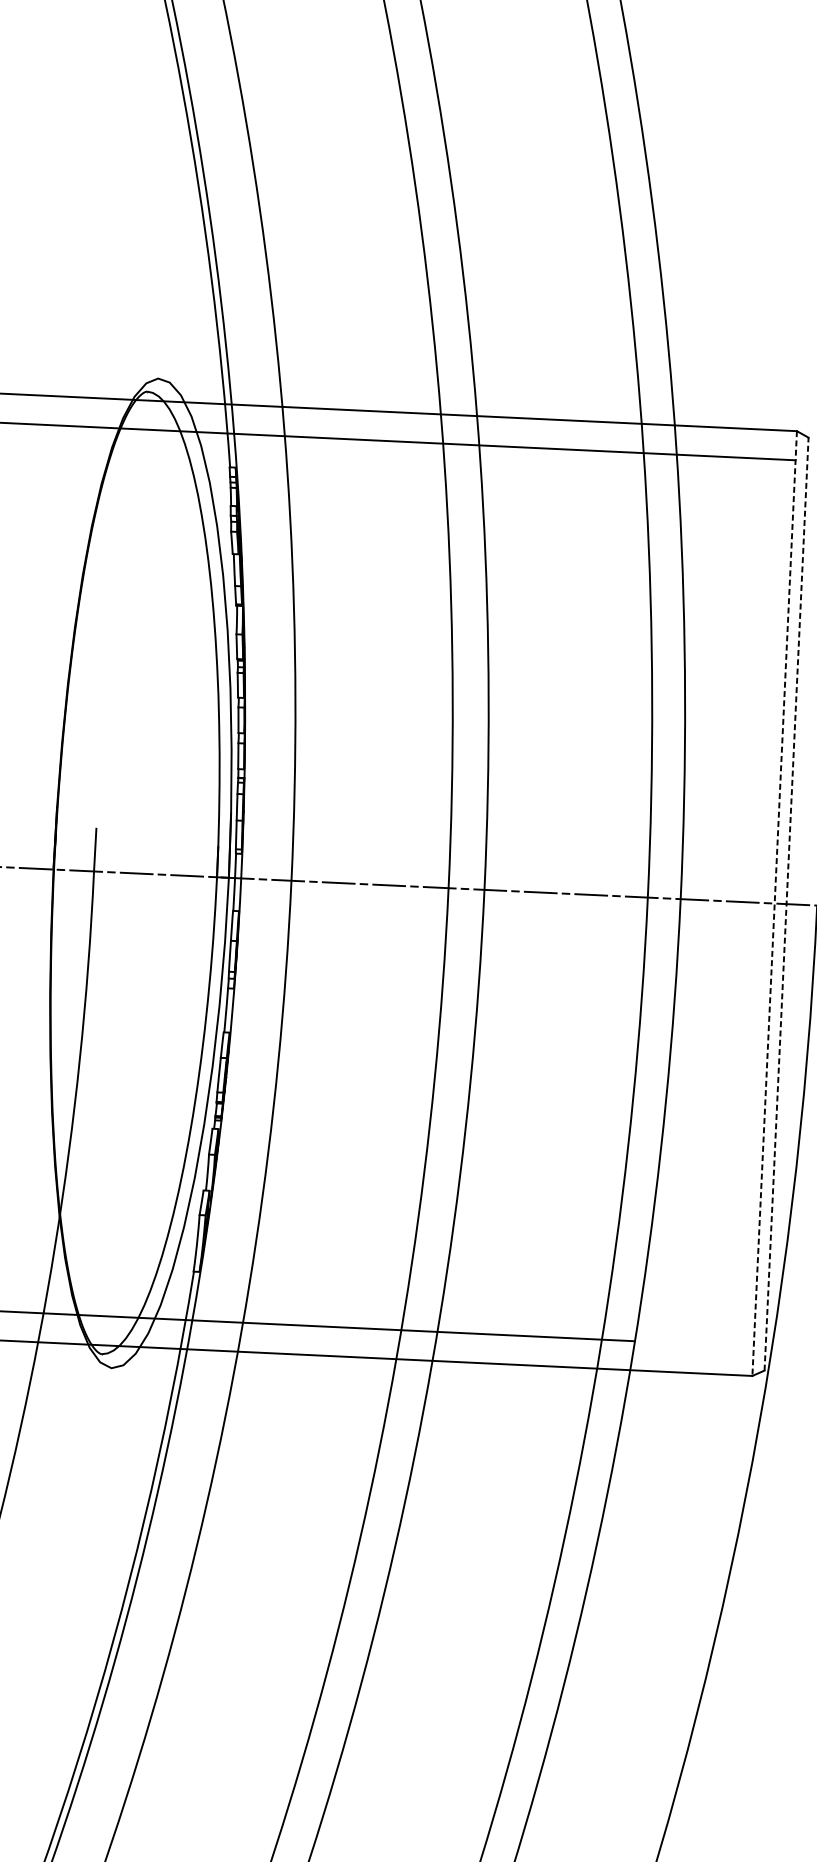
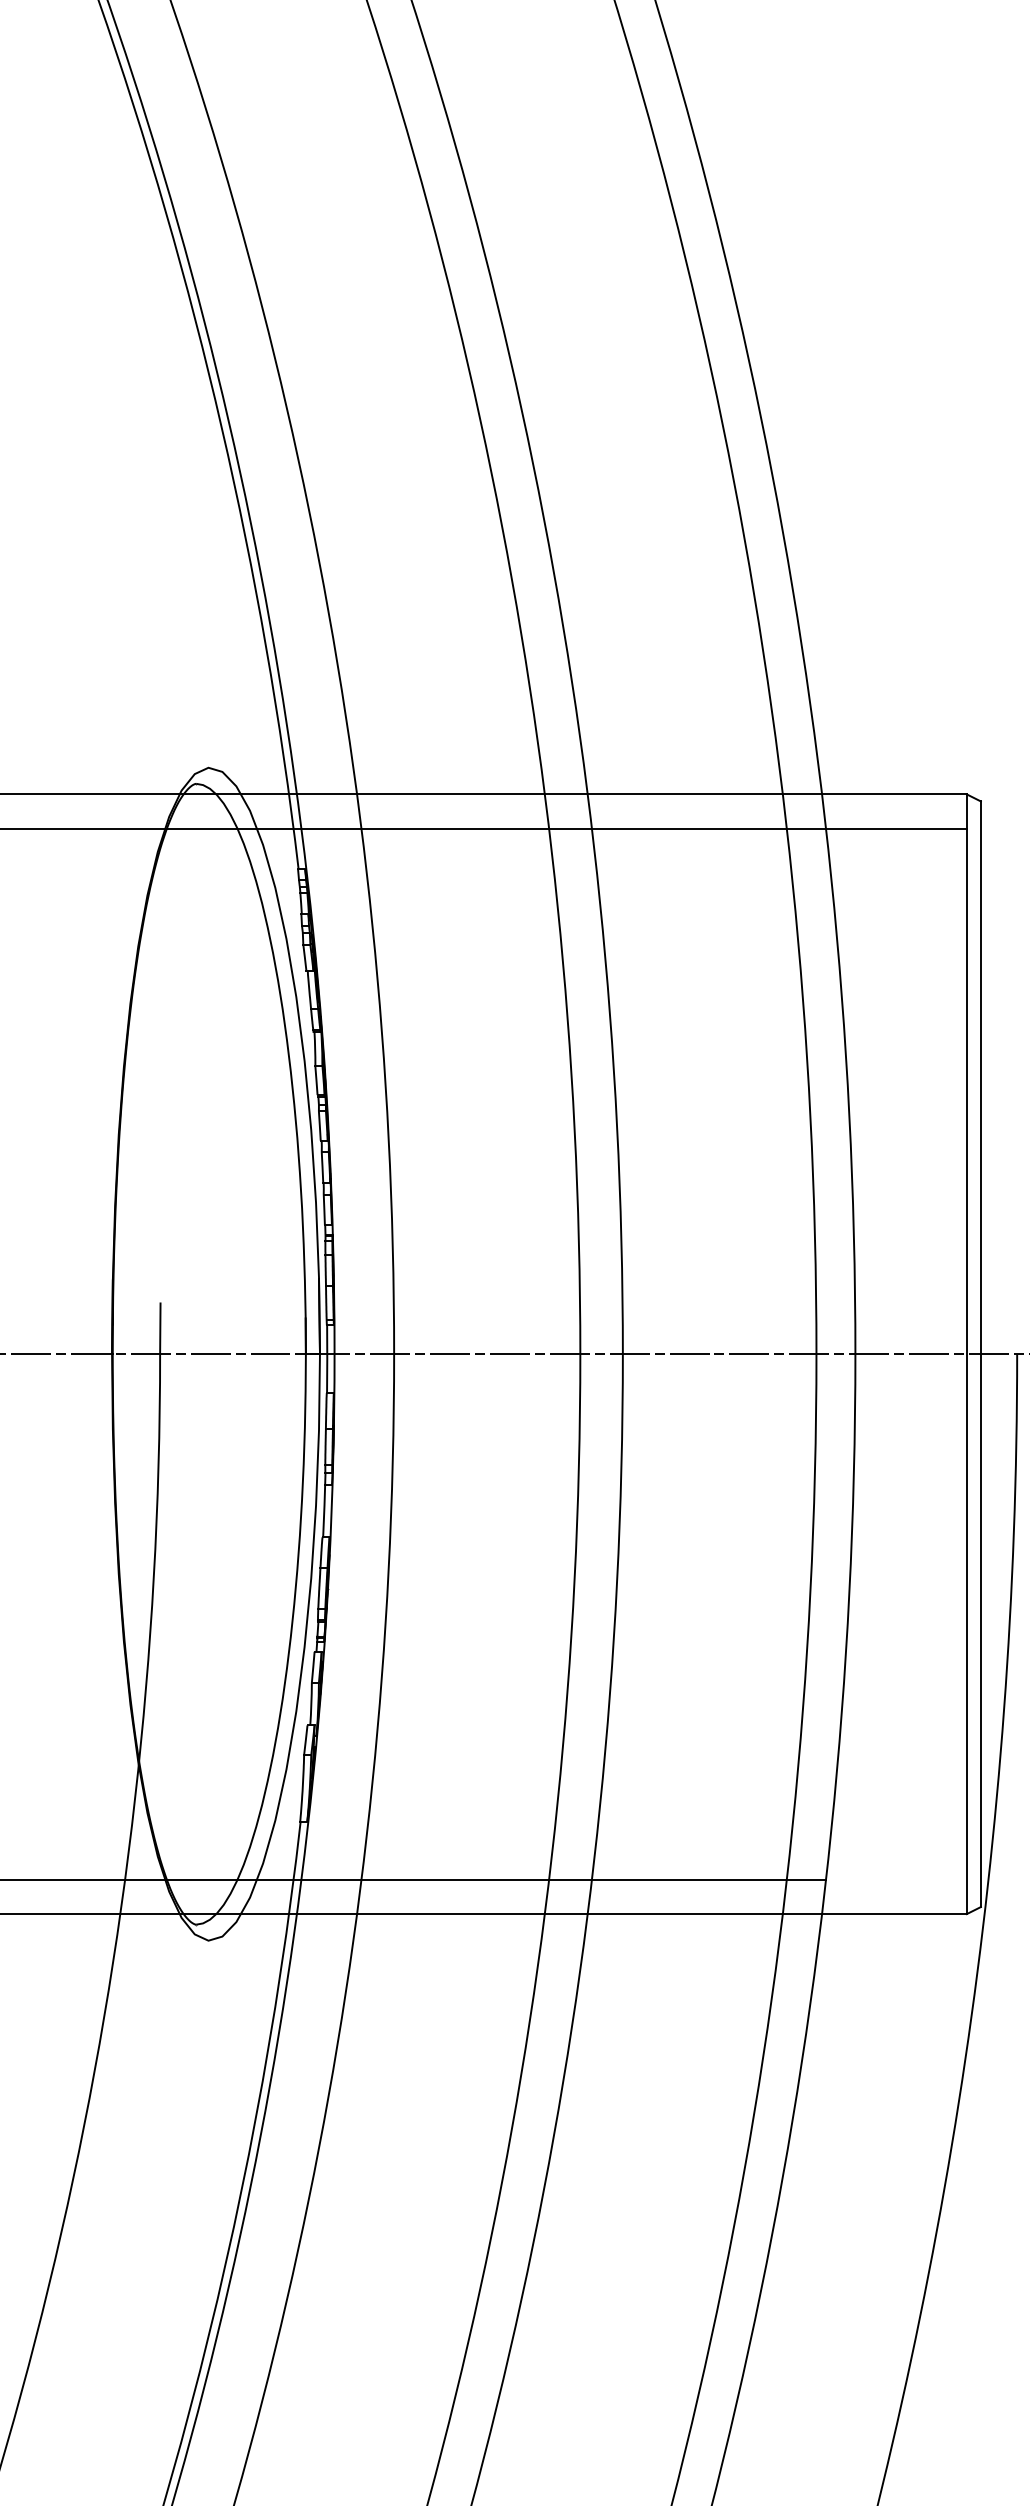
line: (774, 903) -> (966, 1354), dashed -> solid
line: (786, 904) -> (980, 1354), dashed -> solid

